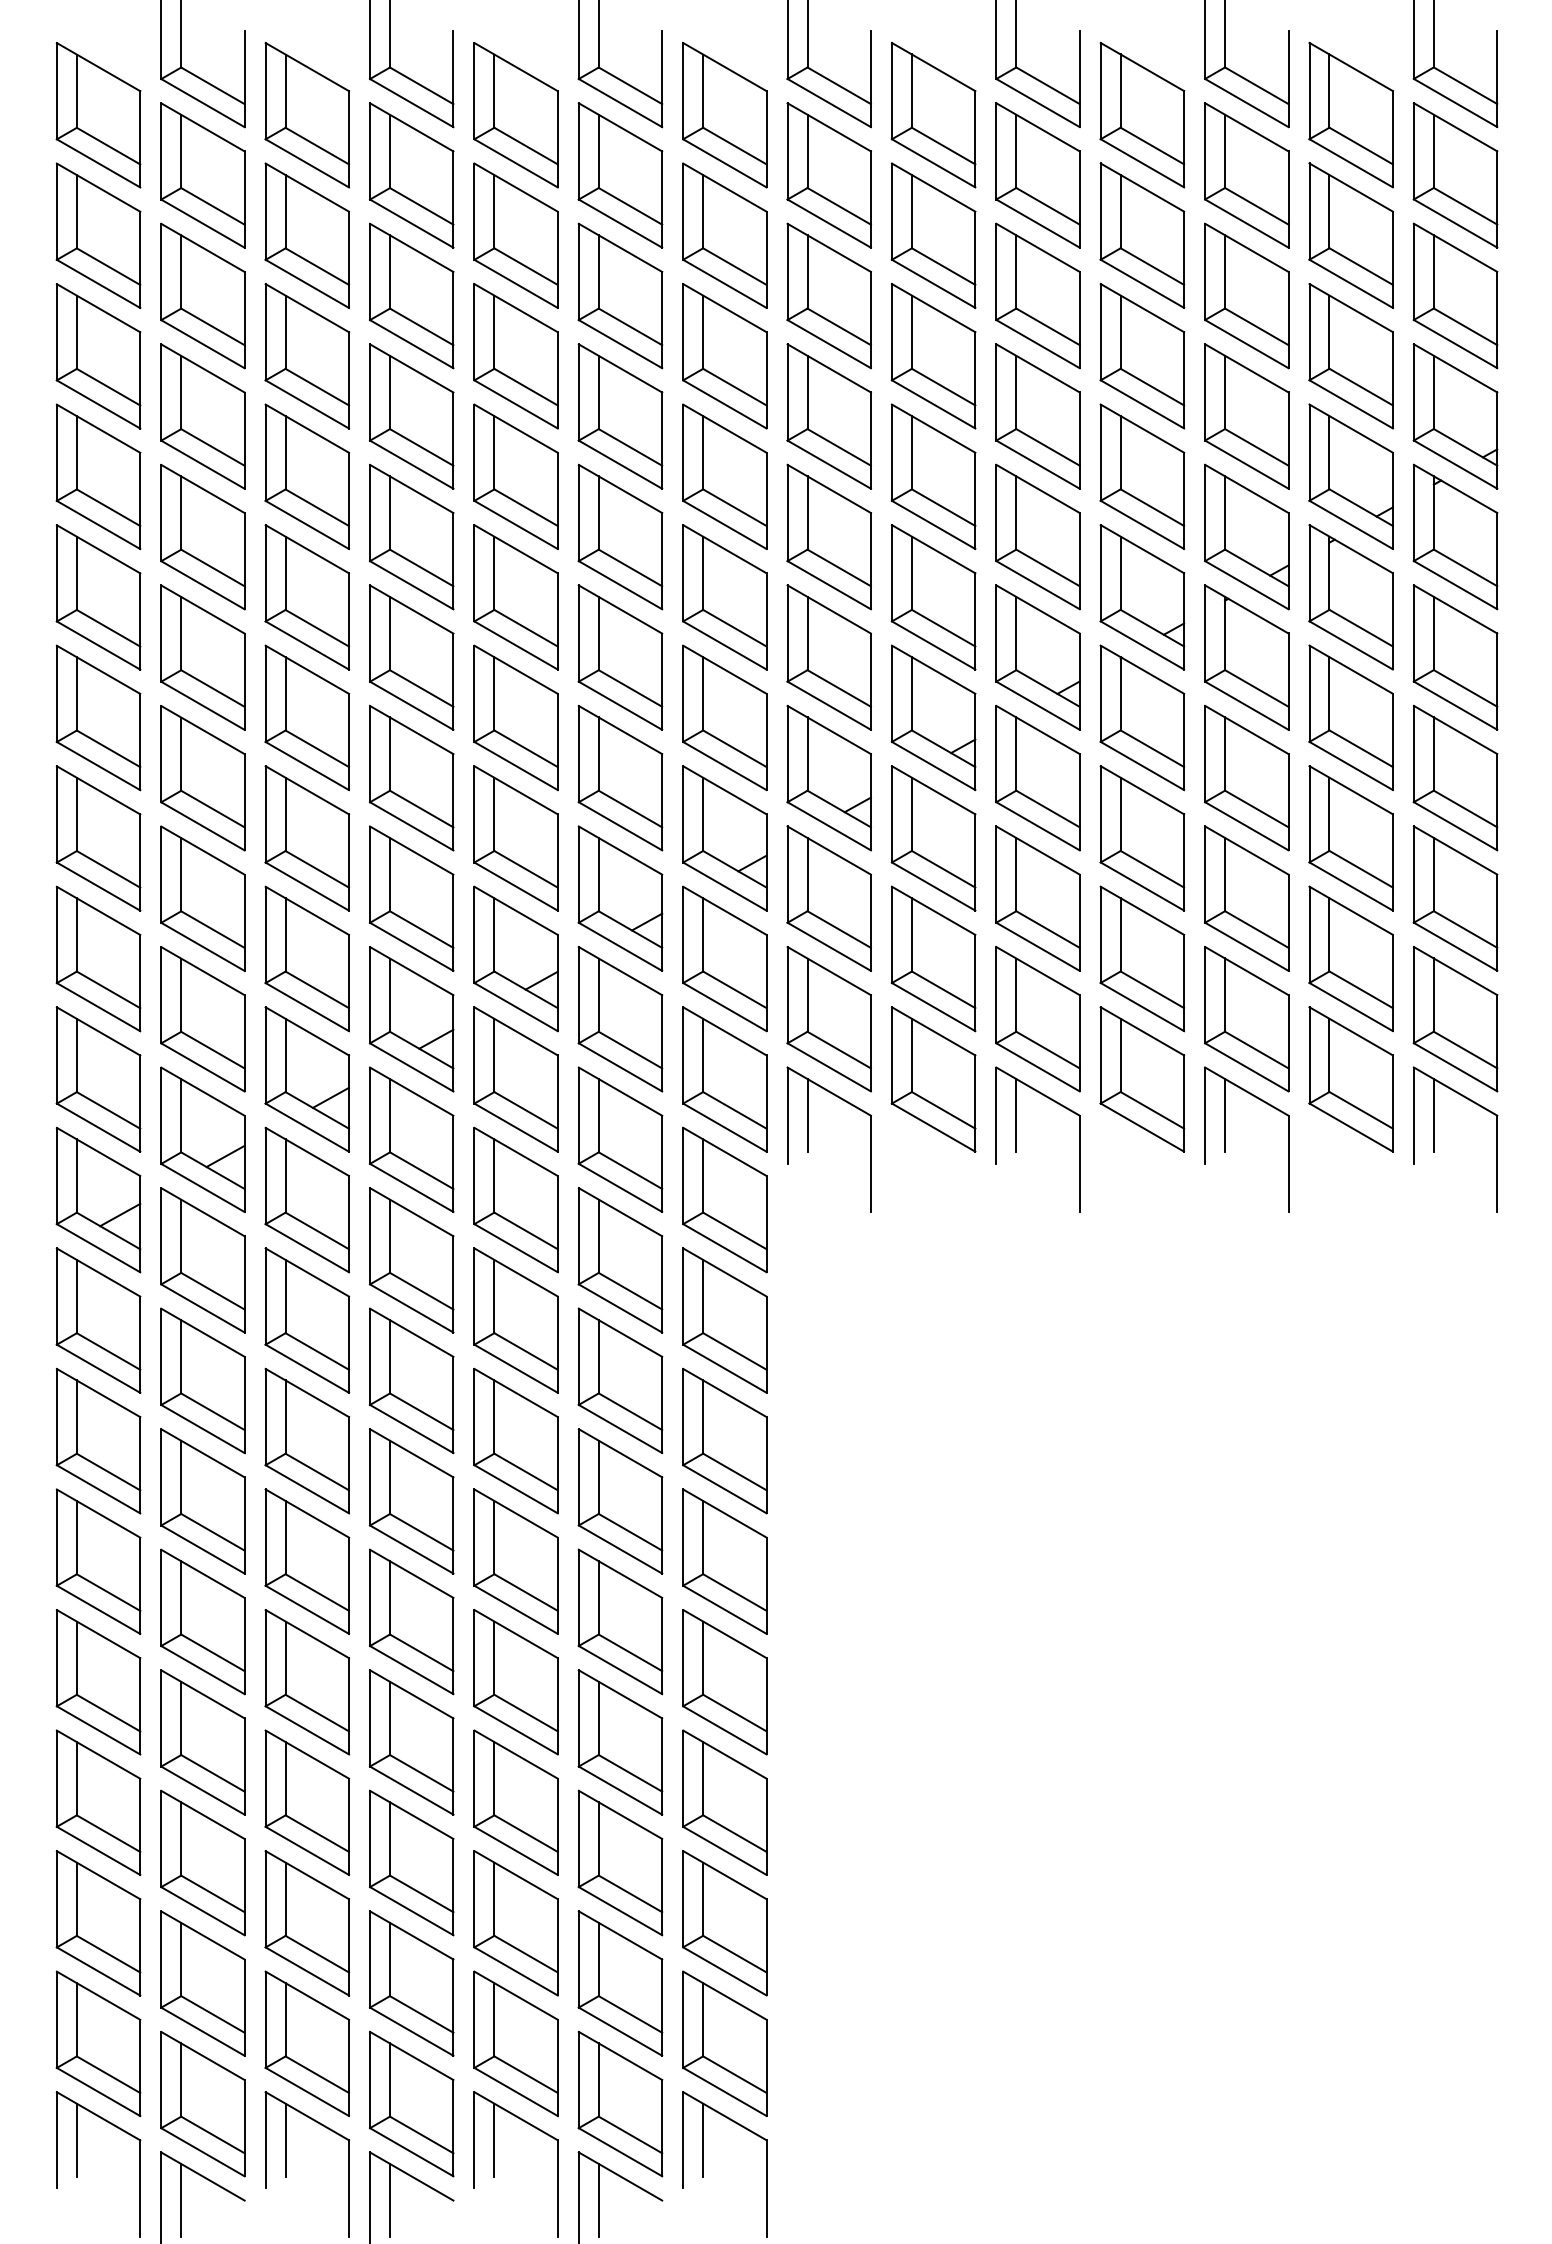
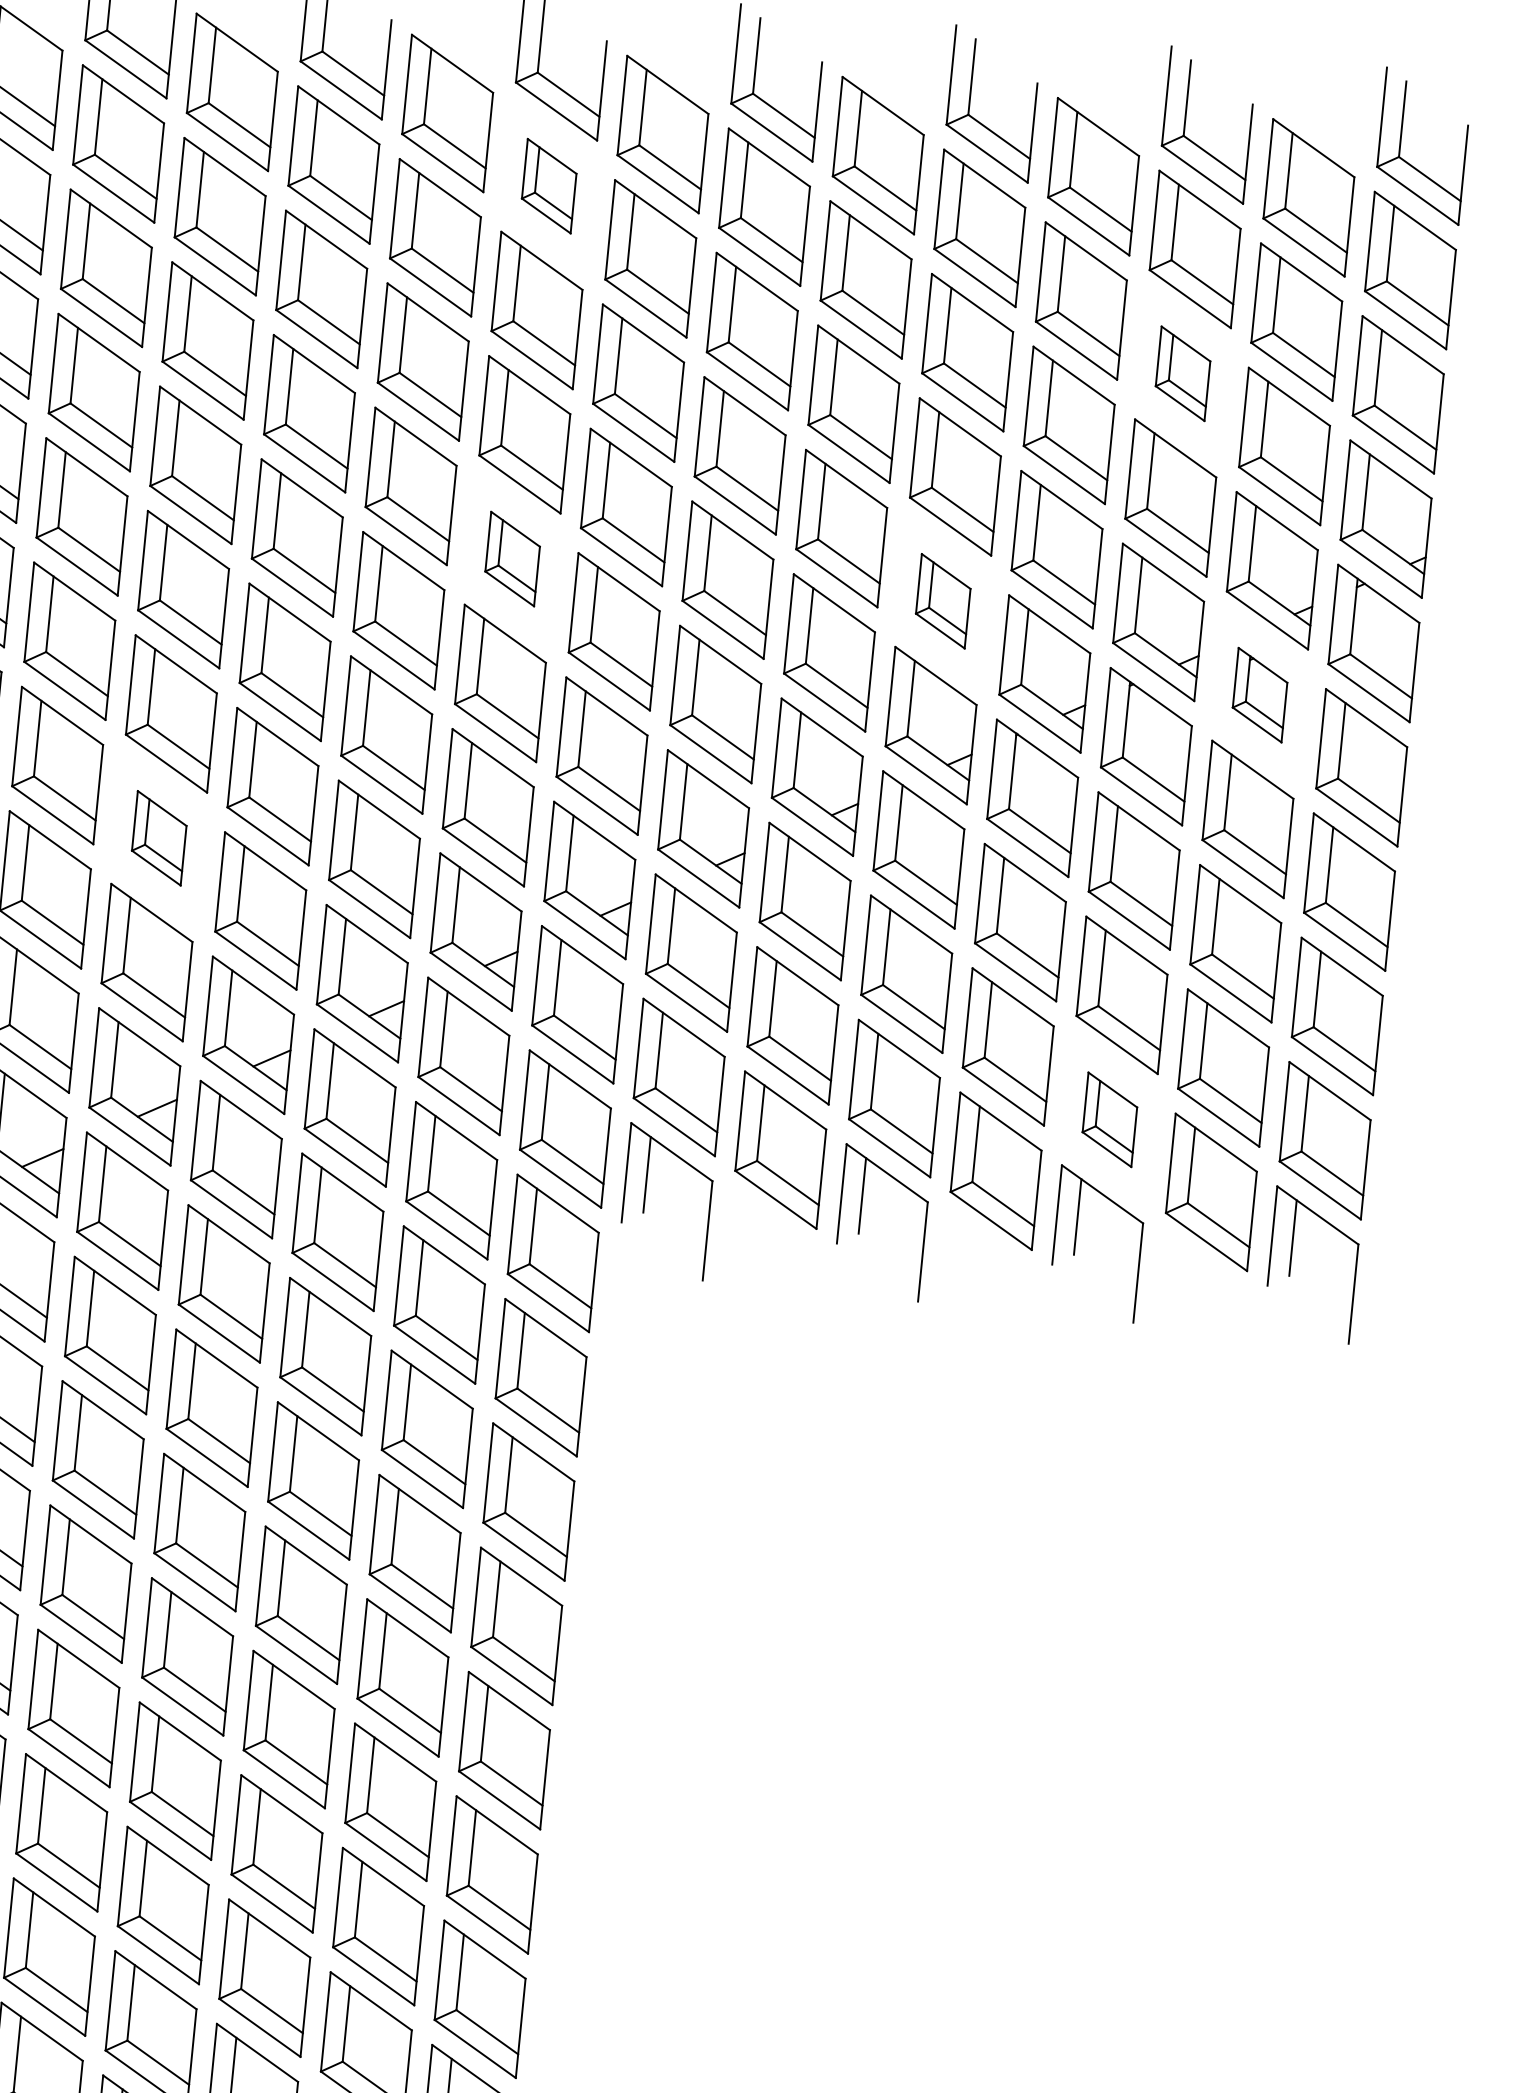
part: (620, 175) -> (549, 186), size x0.6
part: (1246, 295) -> (1182, 373), size x0.6
part: (620, 536) -> (512, 558), size x0.6
part: (1037, 536) -> (942, 600), size x0.6
part: (1350, 597) -> (1259, 695), size x0.6
part: (307, 838) -> (159, 838), size x0.6
part: (1246, 1019) -> (1109, 1119), size x0.6

